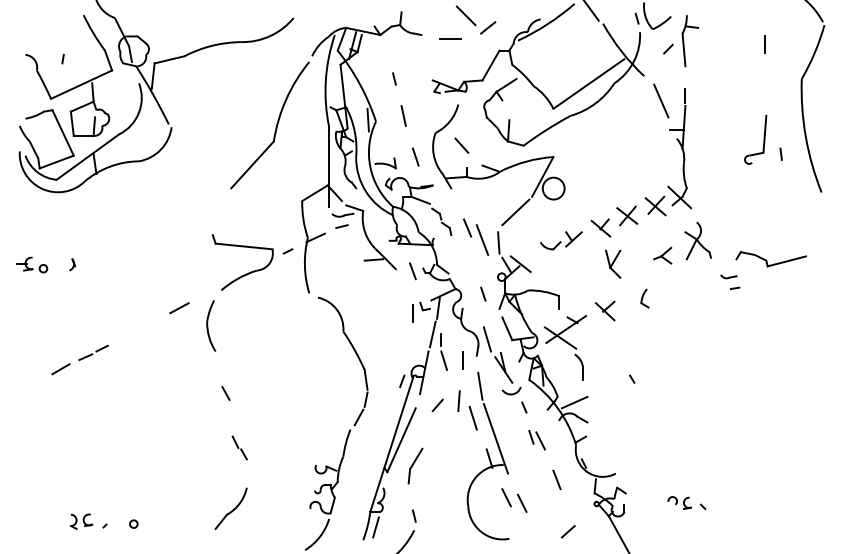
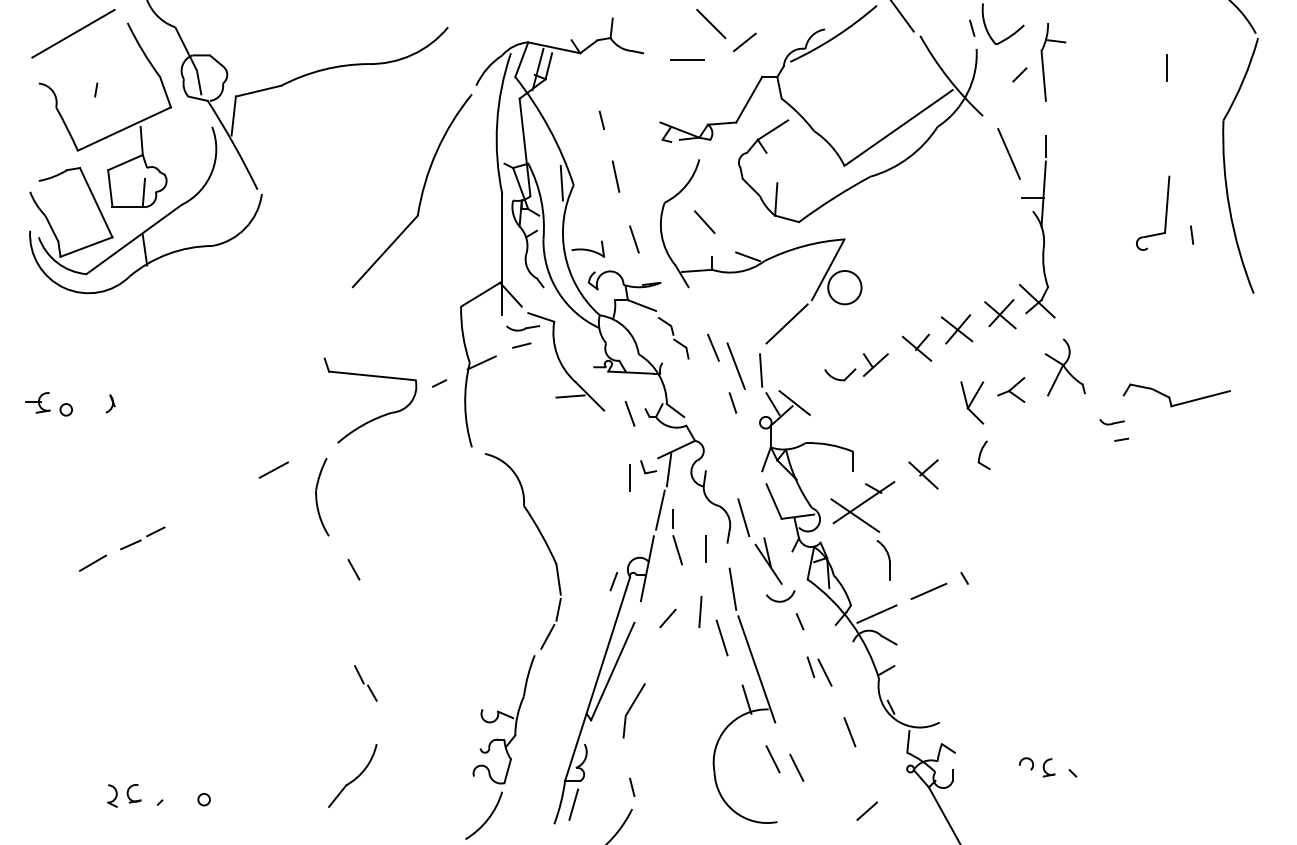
line: (48, 21) -> (73, 32), added
part: (613, 263) -> (972, 401), moved
line: (483, 293) -> (733, 401), moved
line: (608, 387) -> (928, 591), added
line: (225, 393) -> (353, 569), moved

